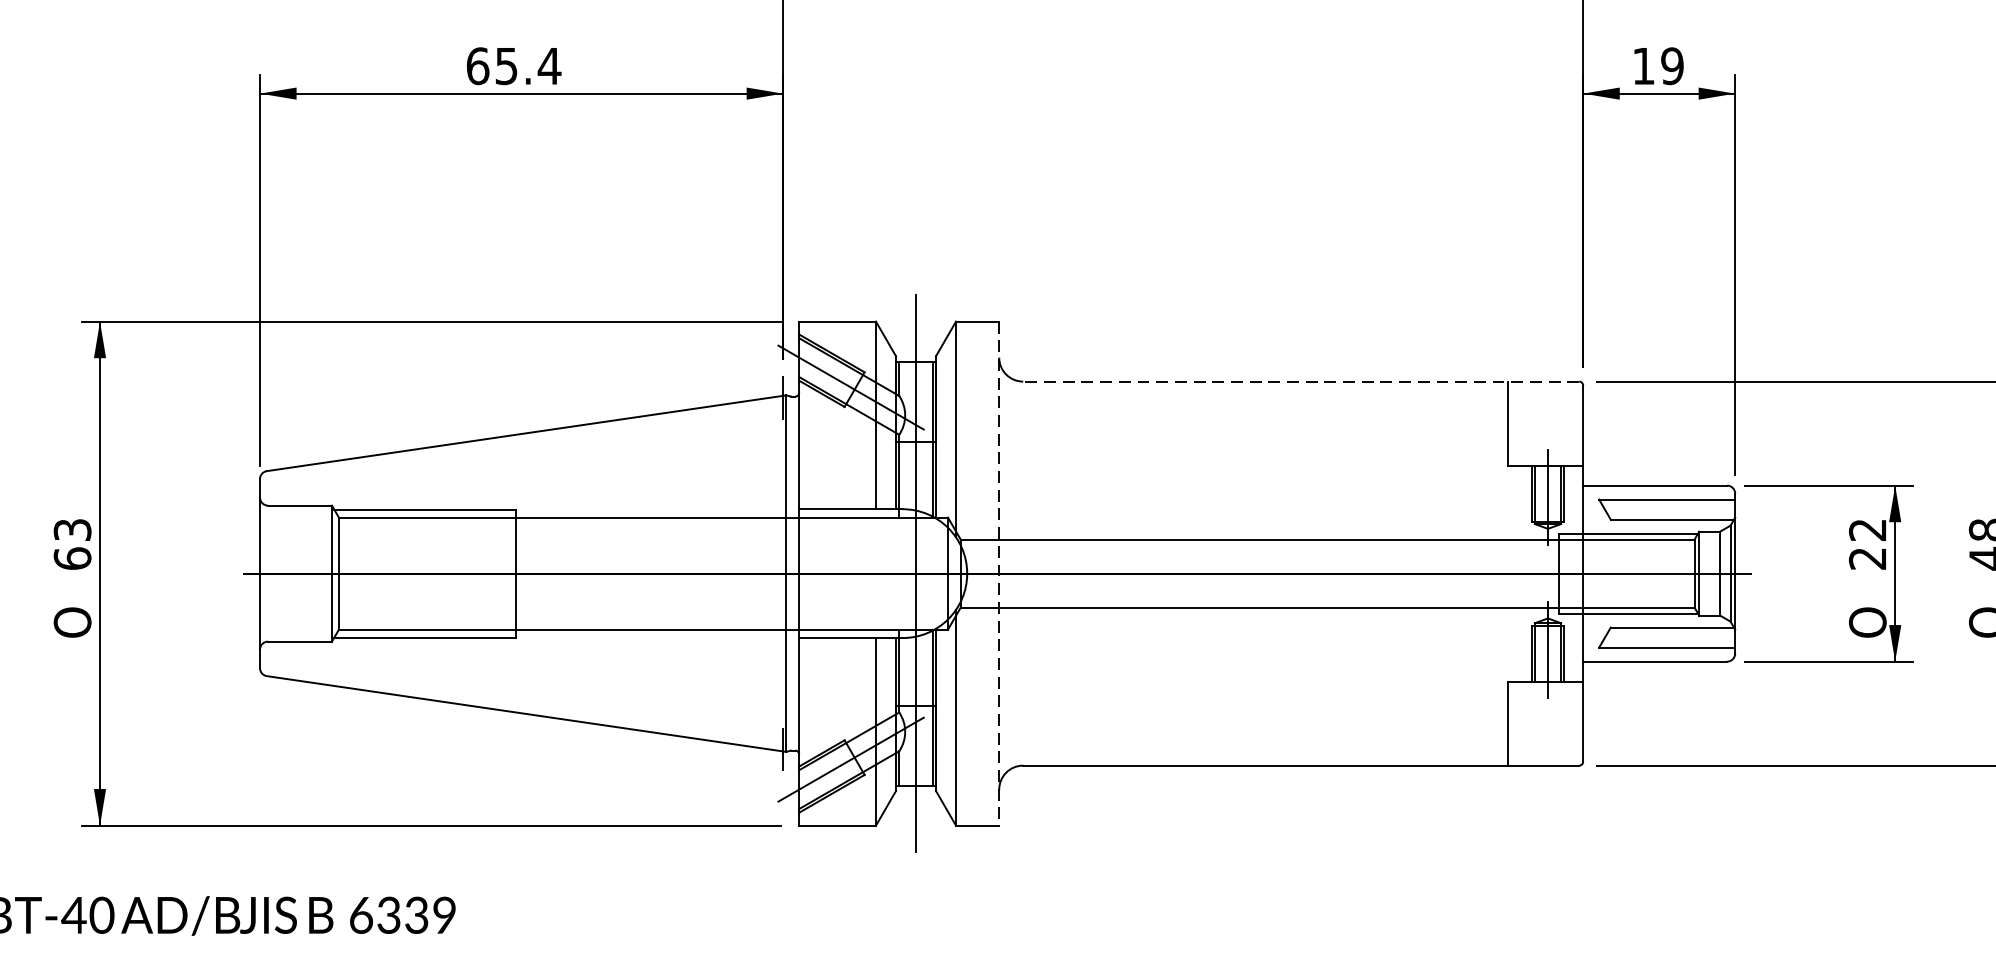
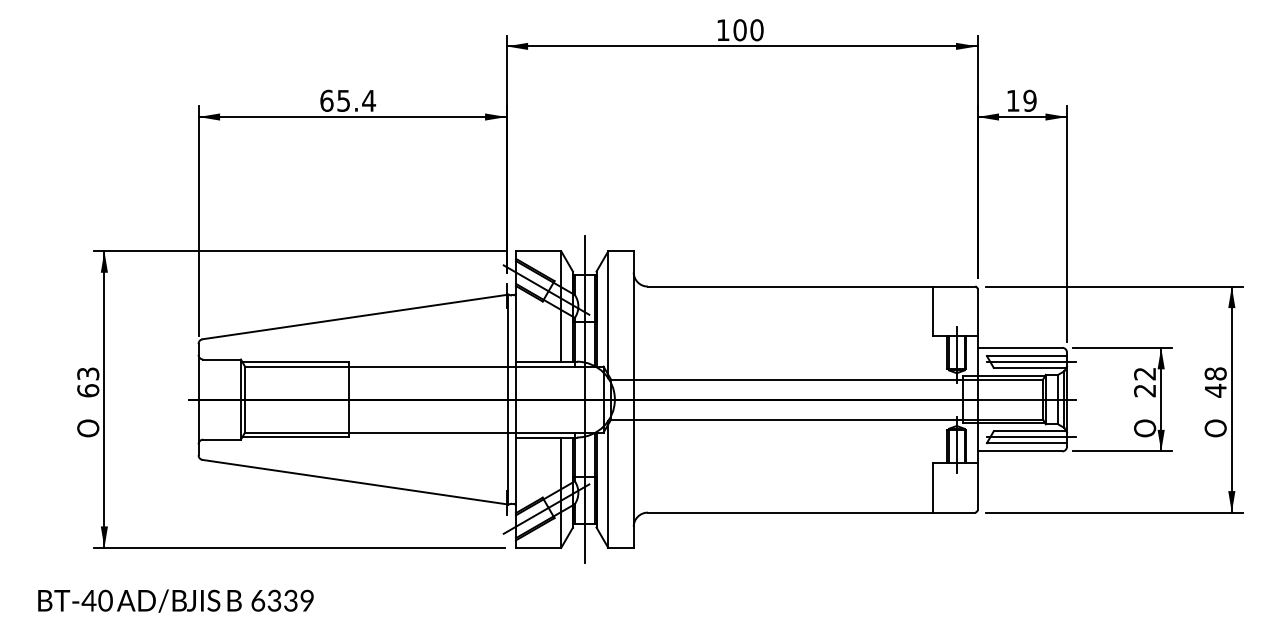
line: (1301, 381) -> (811, 286), dashed -> solid
line: (1674, 508) -> (1031, 361), added
line: (998, 575) -> (633, 400), dashed -> solid
line: (1674, 638) -> (1031, 437), added

